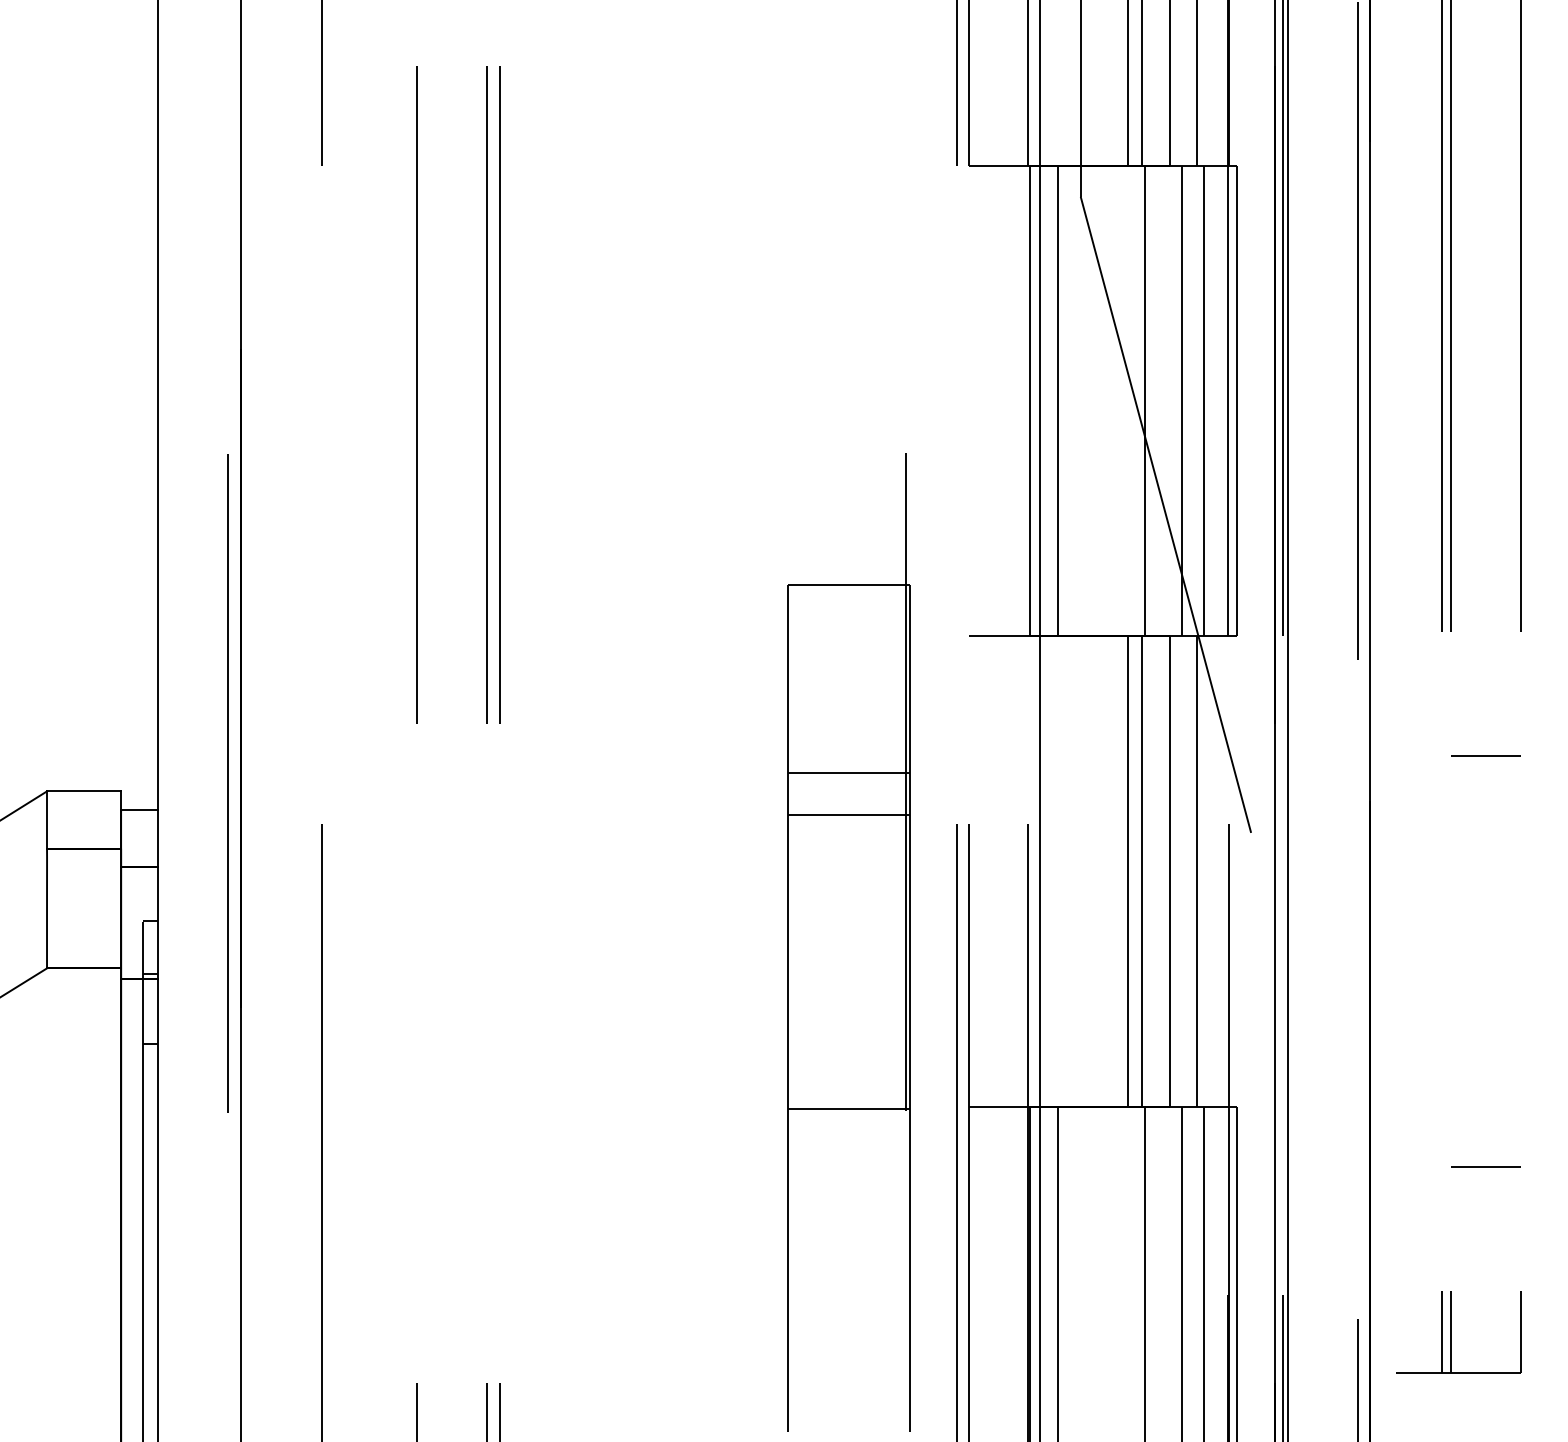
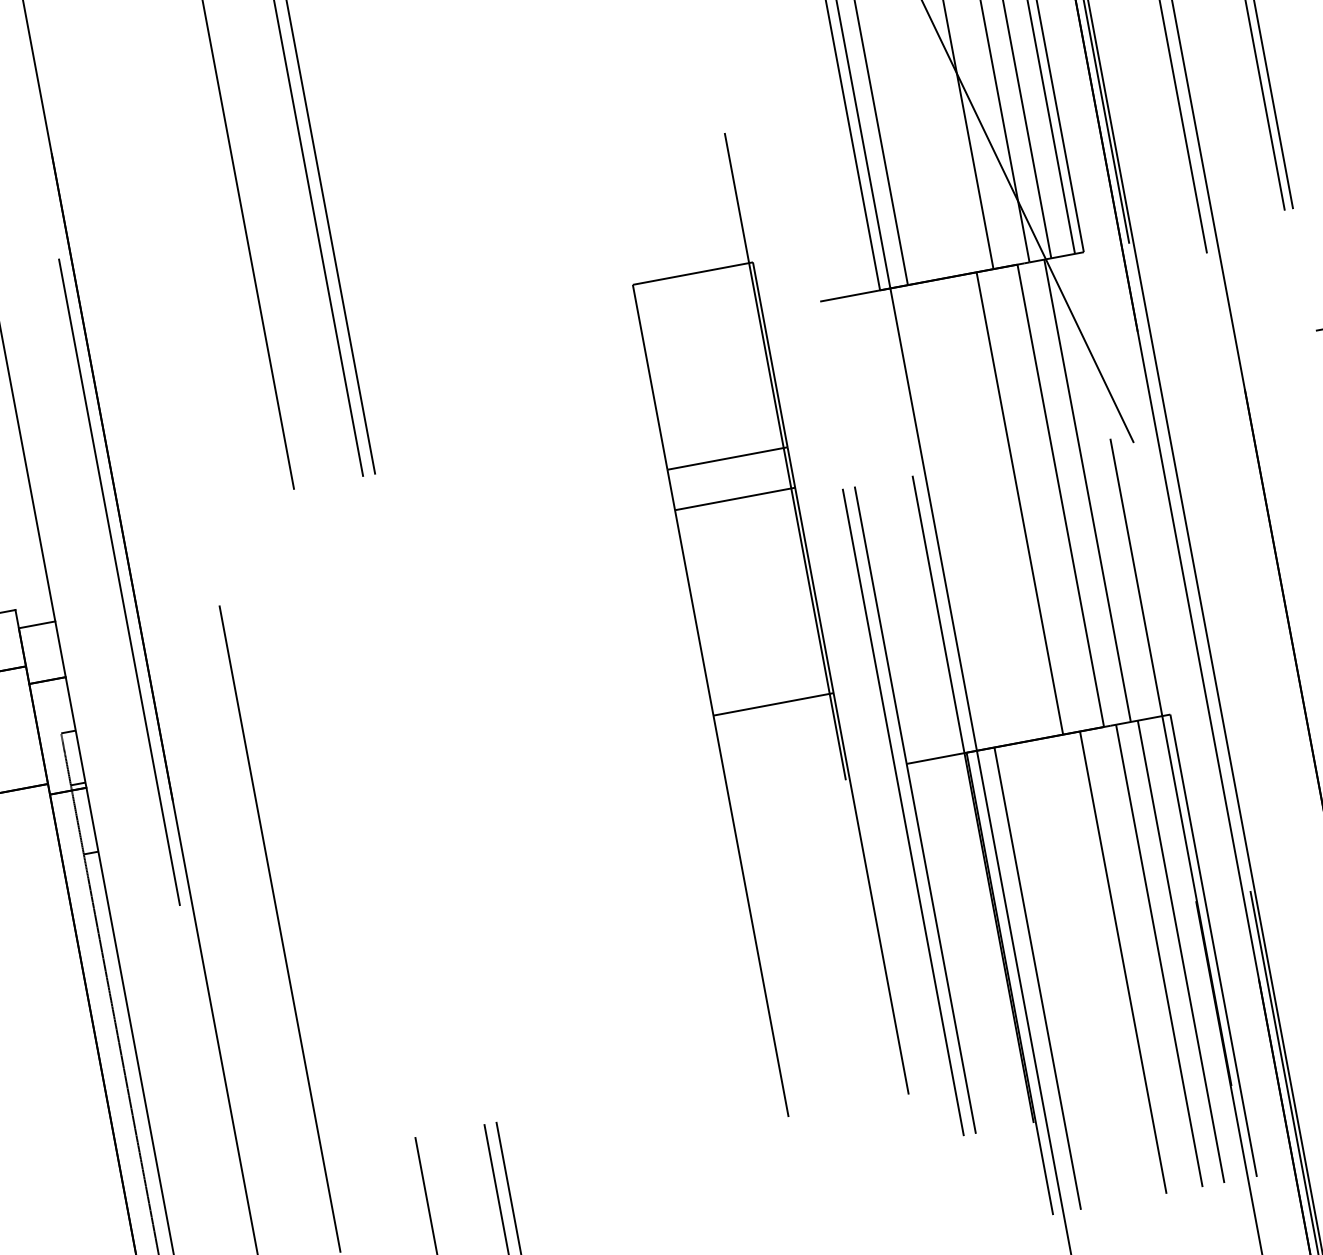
line: (1141, 871) -> (1033, 501), removed
line: (848, 1108) -> (773, 704), moved

